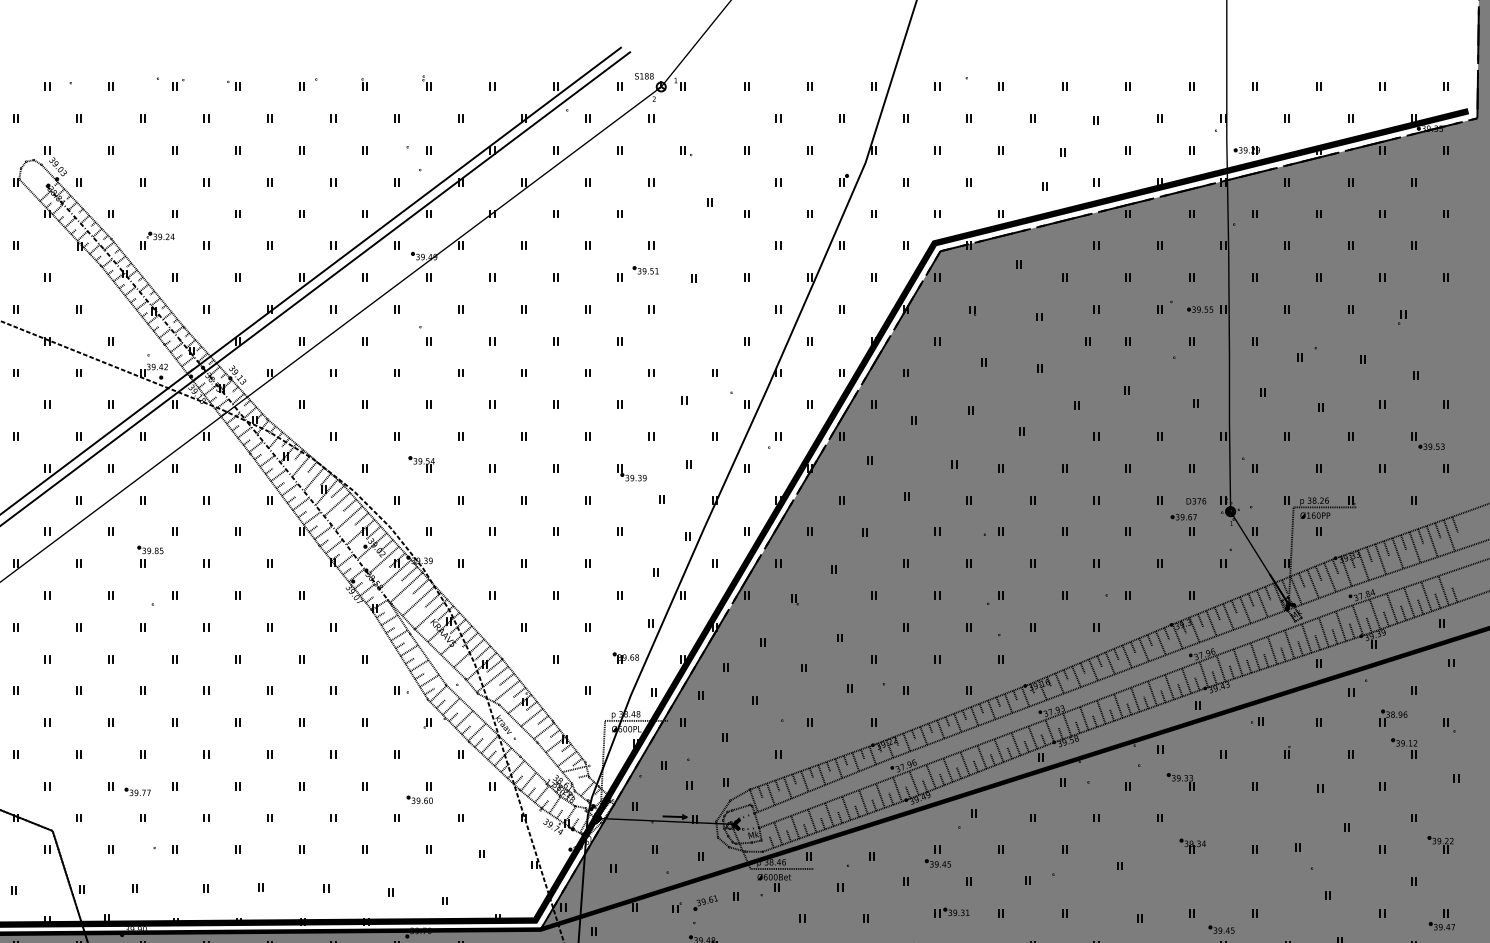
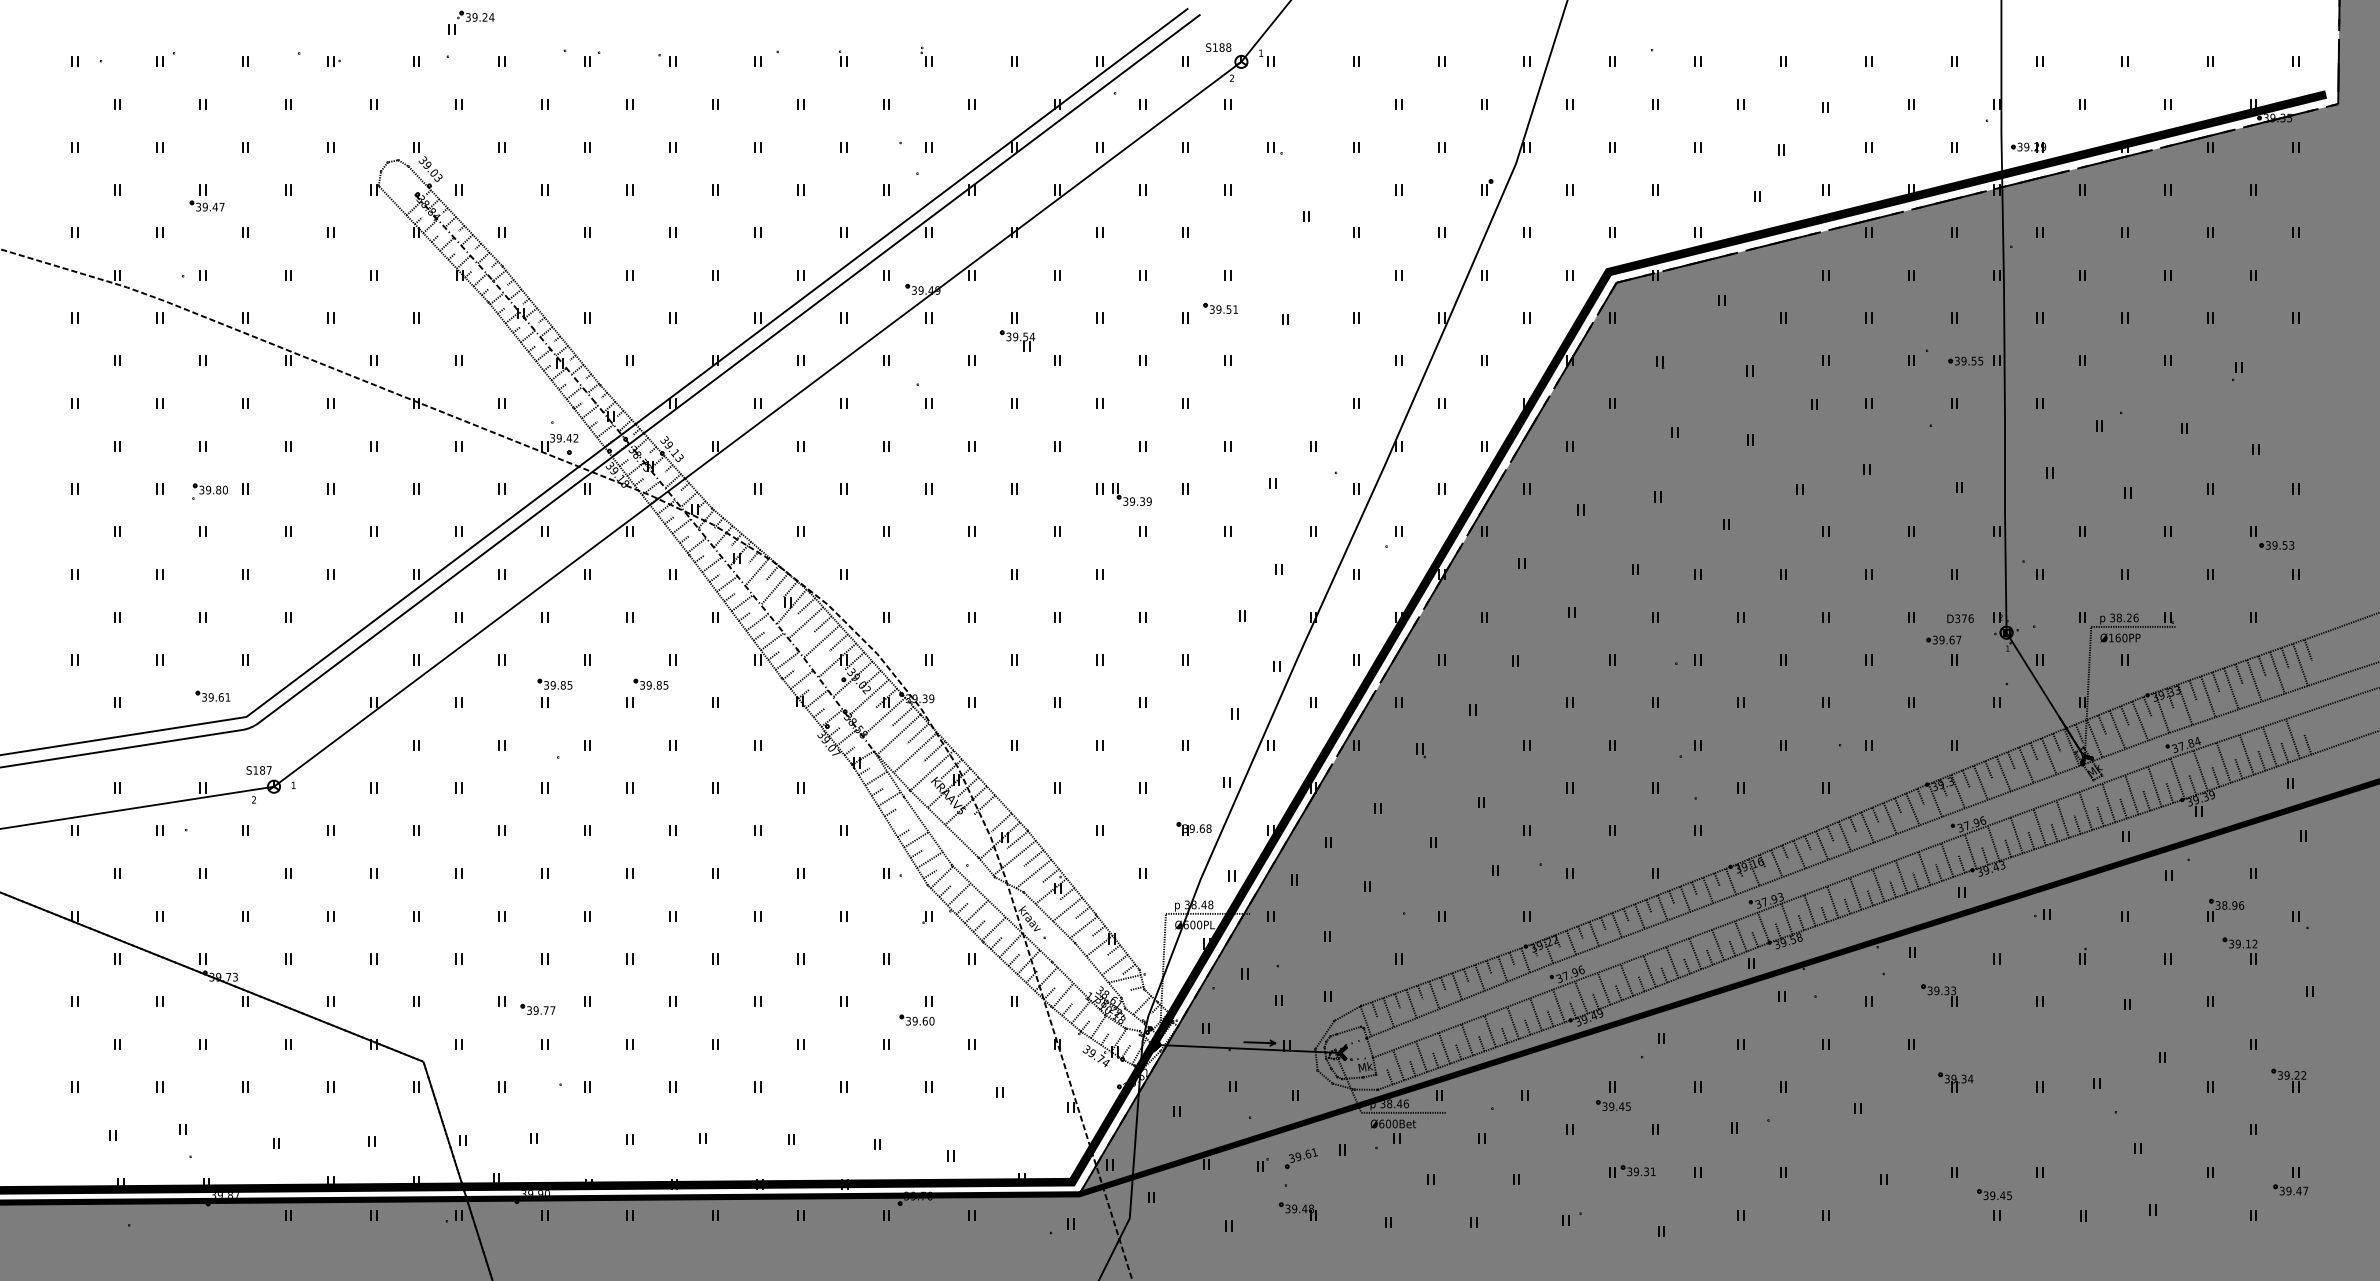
part: (157, 240) -> (471, 22), moved
part: (421, 463) -> (1017, 340), moved
part: (631, 472) -> (1131, 494), moved
part: (221, 549) -> (650, 683), added
line: (409, 650) -> (902, 819), removed
line: (468, 653) -> (982, 823), removed

